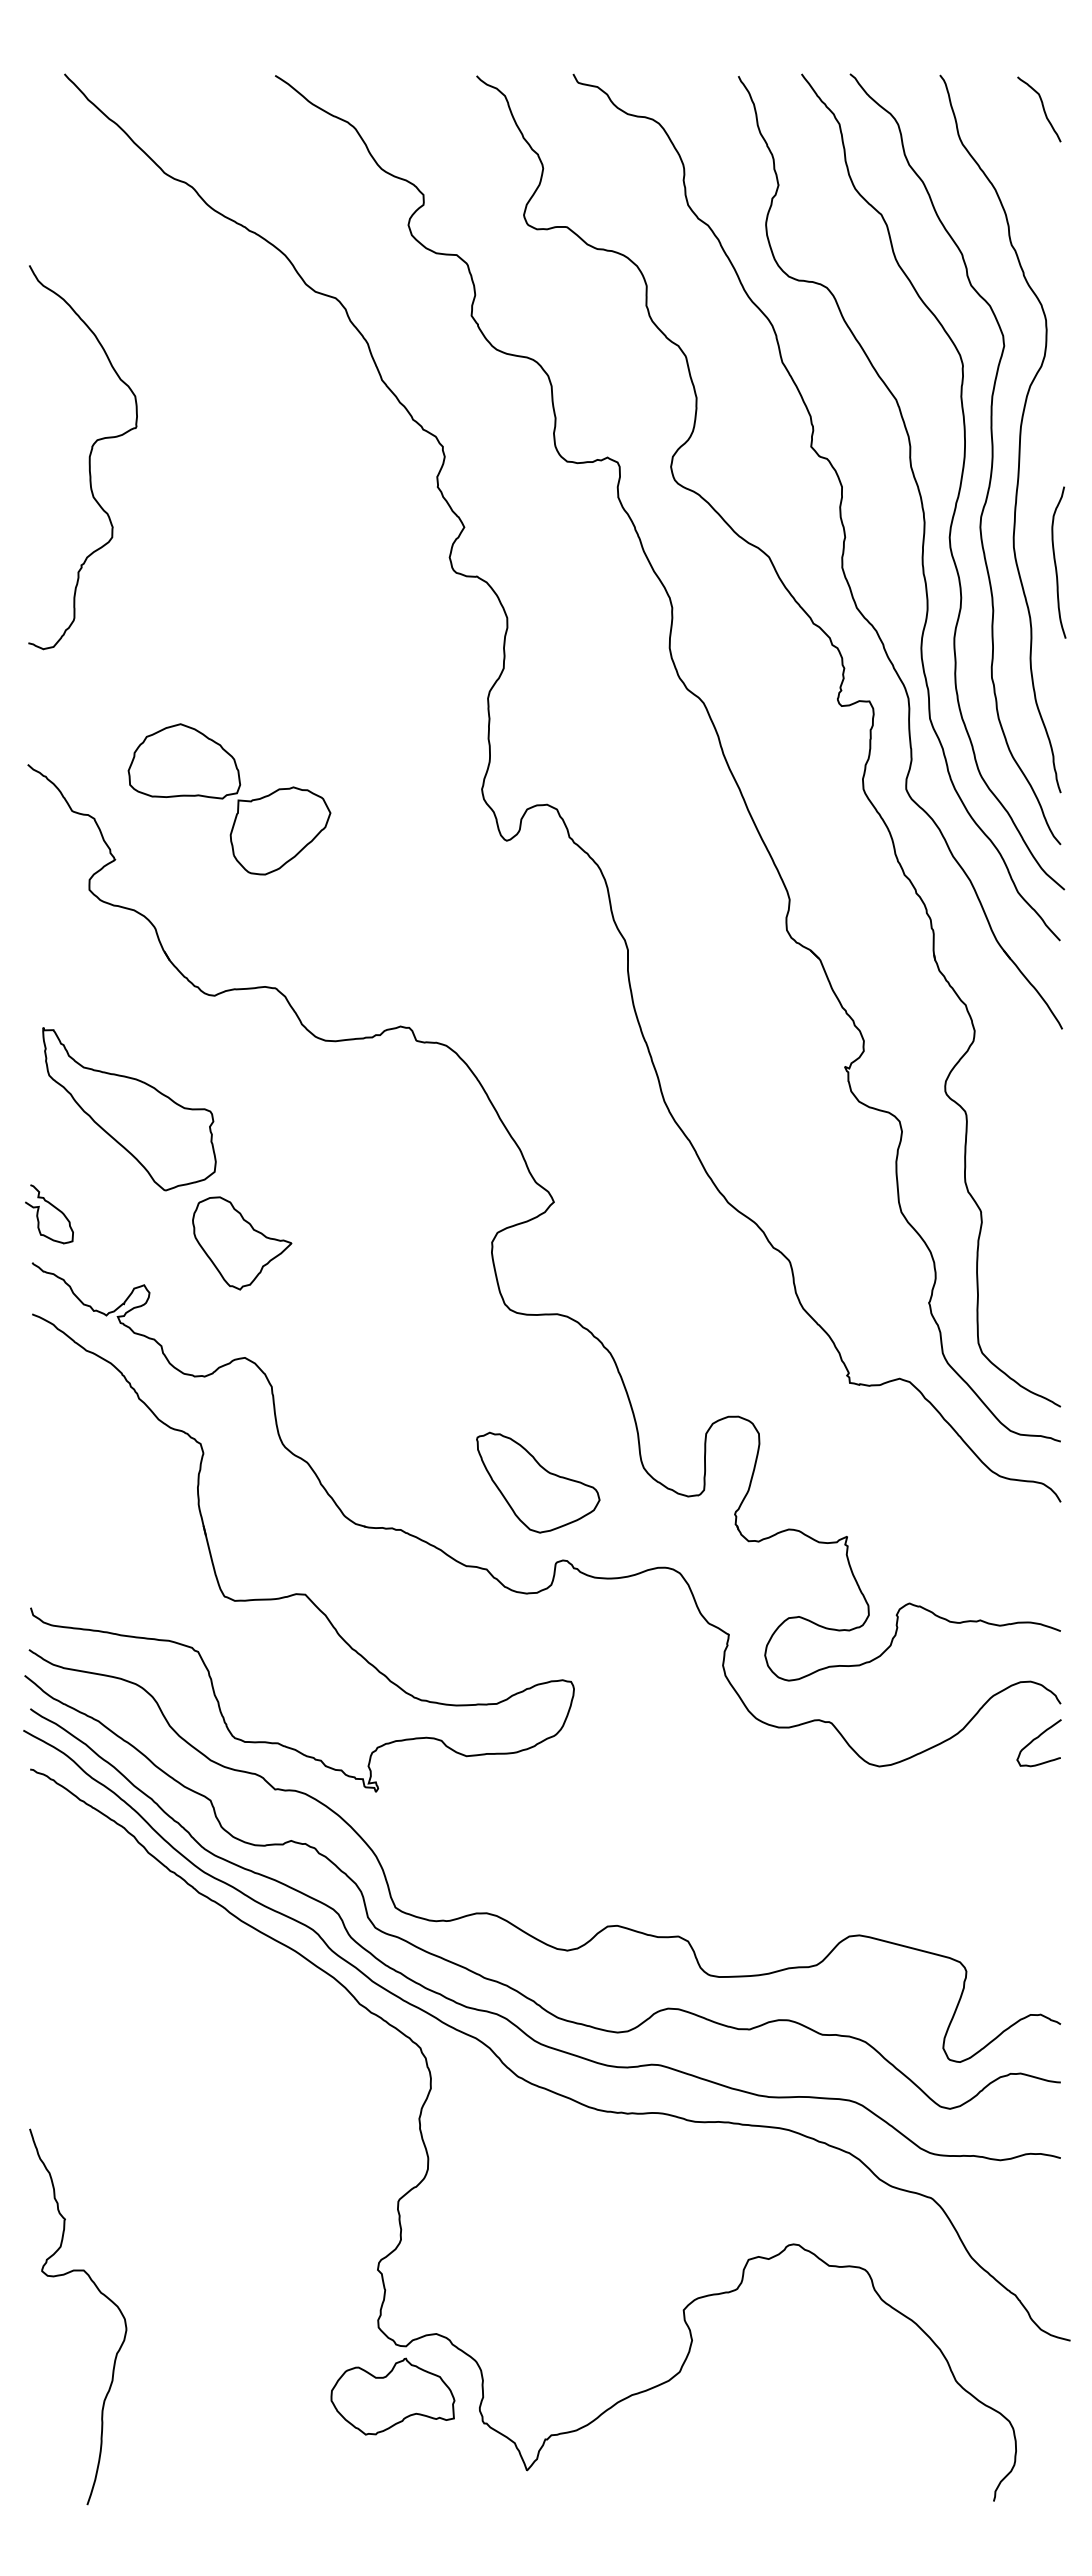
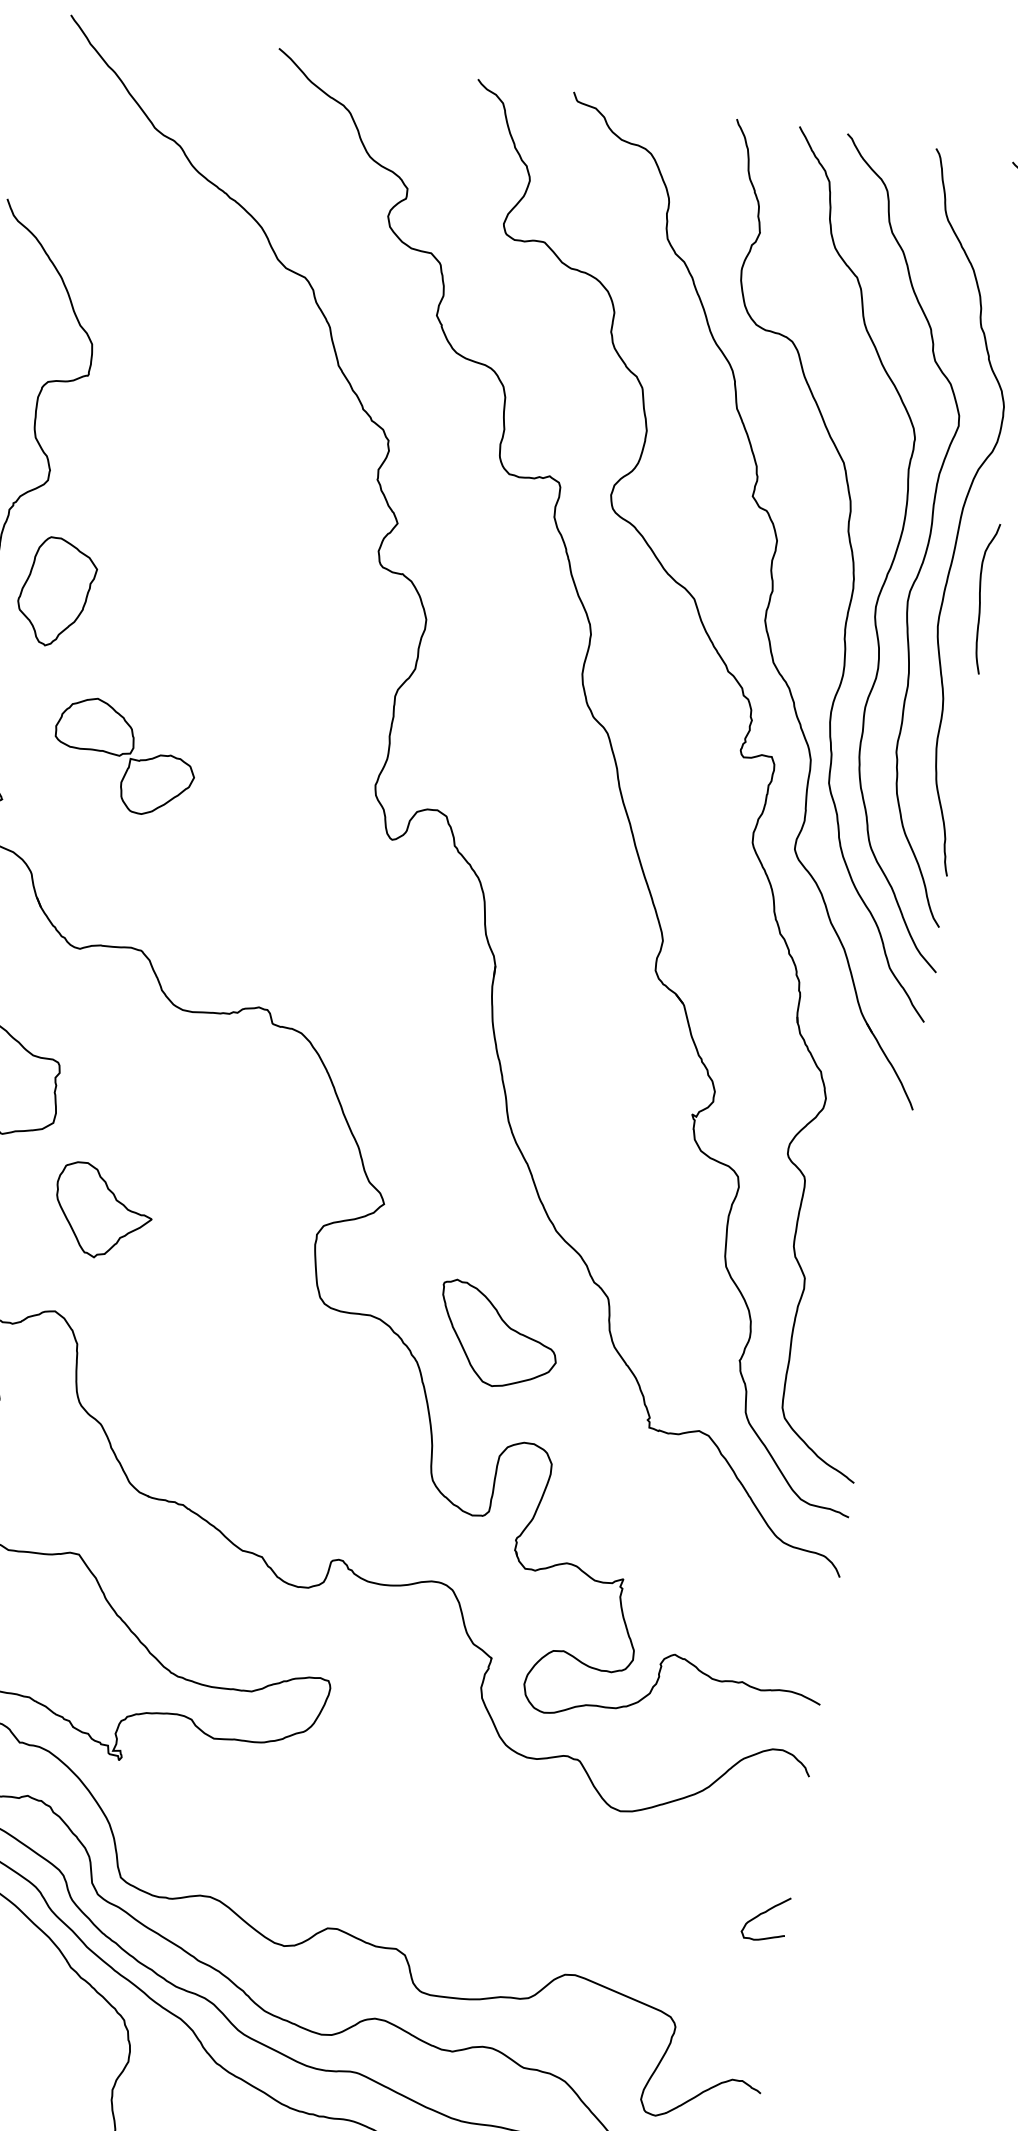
curve: (1056, 563) -> (981, 598), moved
part: (137, 646) -> (56, 591), added
part: (229, 799) -> (124, 757), size x0.71
part: (242, 1243) -> (103, 1212), moved
part: (538, 1482) -> (498, 1336), moved
curve: (1036, 1739) -> (763, 1914), moved

